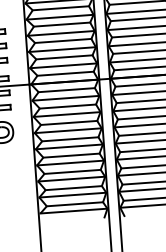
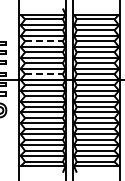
line: (62, 24) -> (44, 41), solid -> dashed
line: (66, 74) -> (44, 74), solid -> dashed

